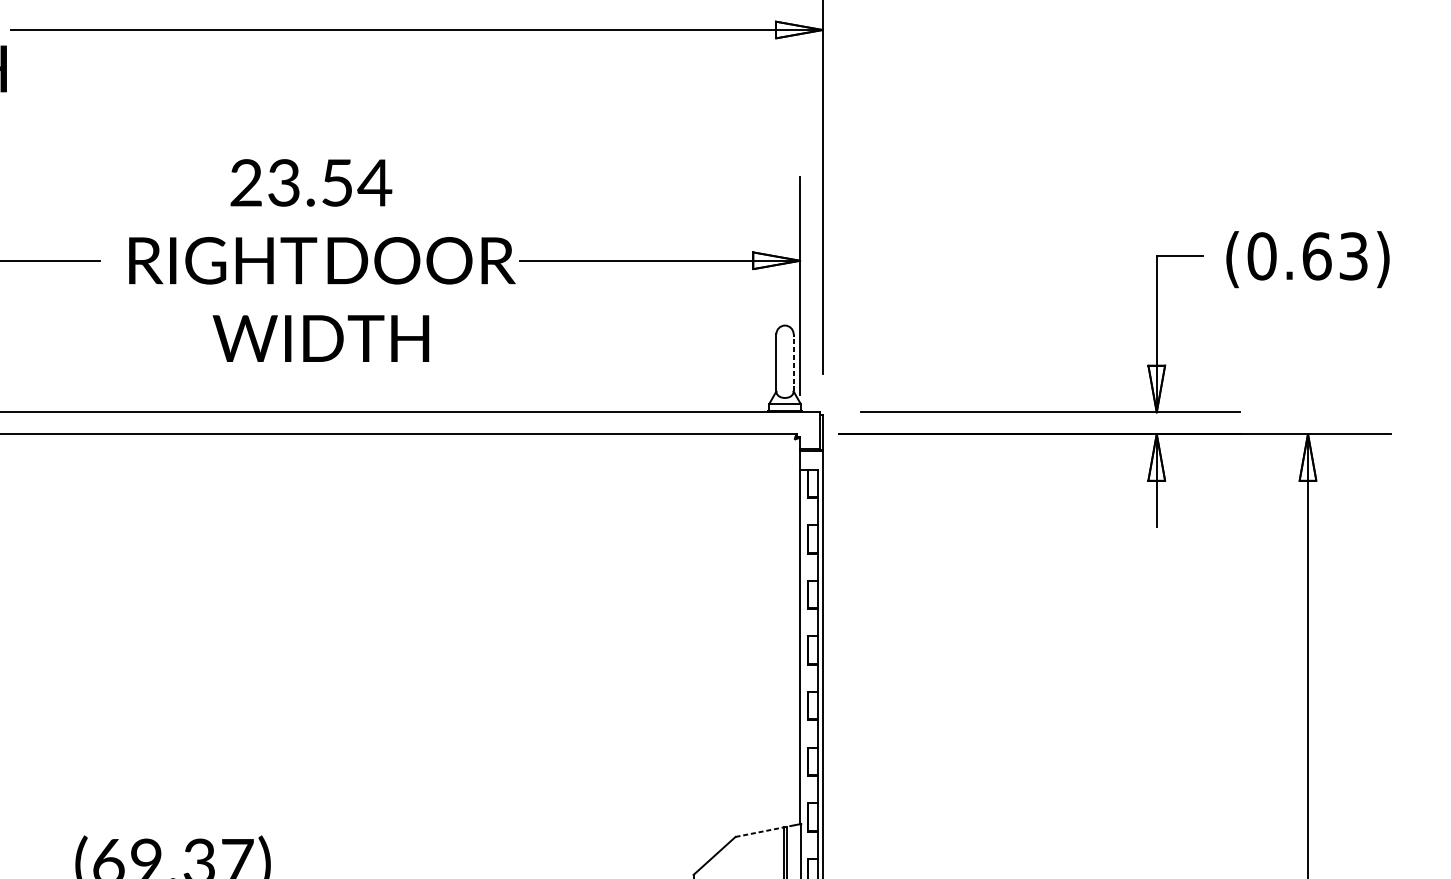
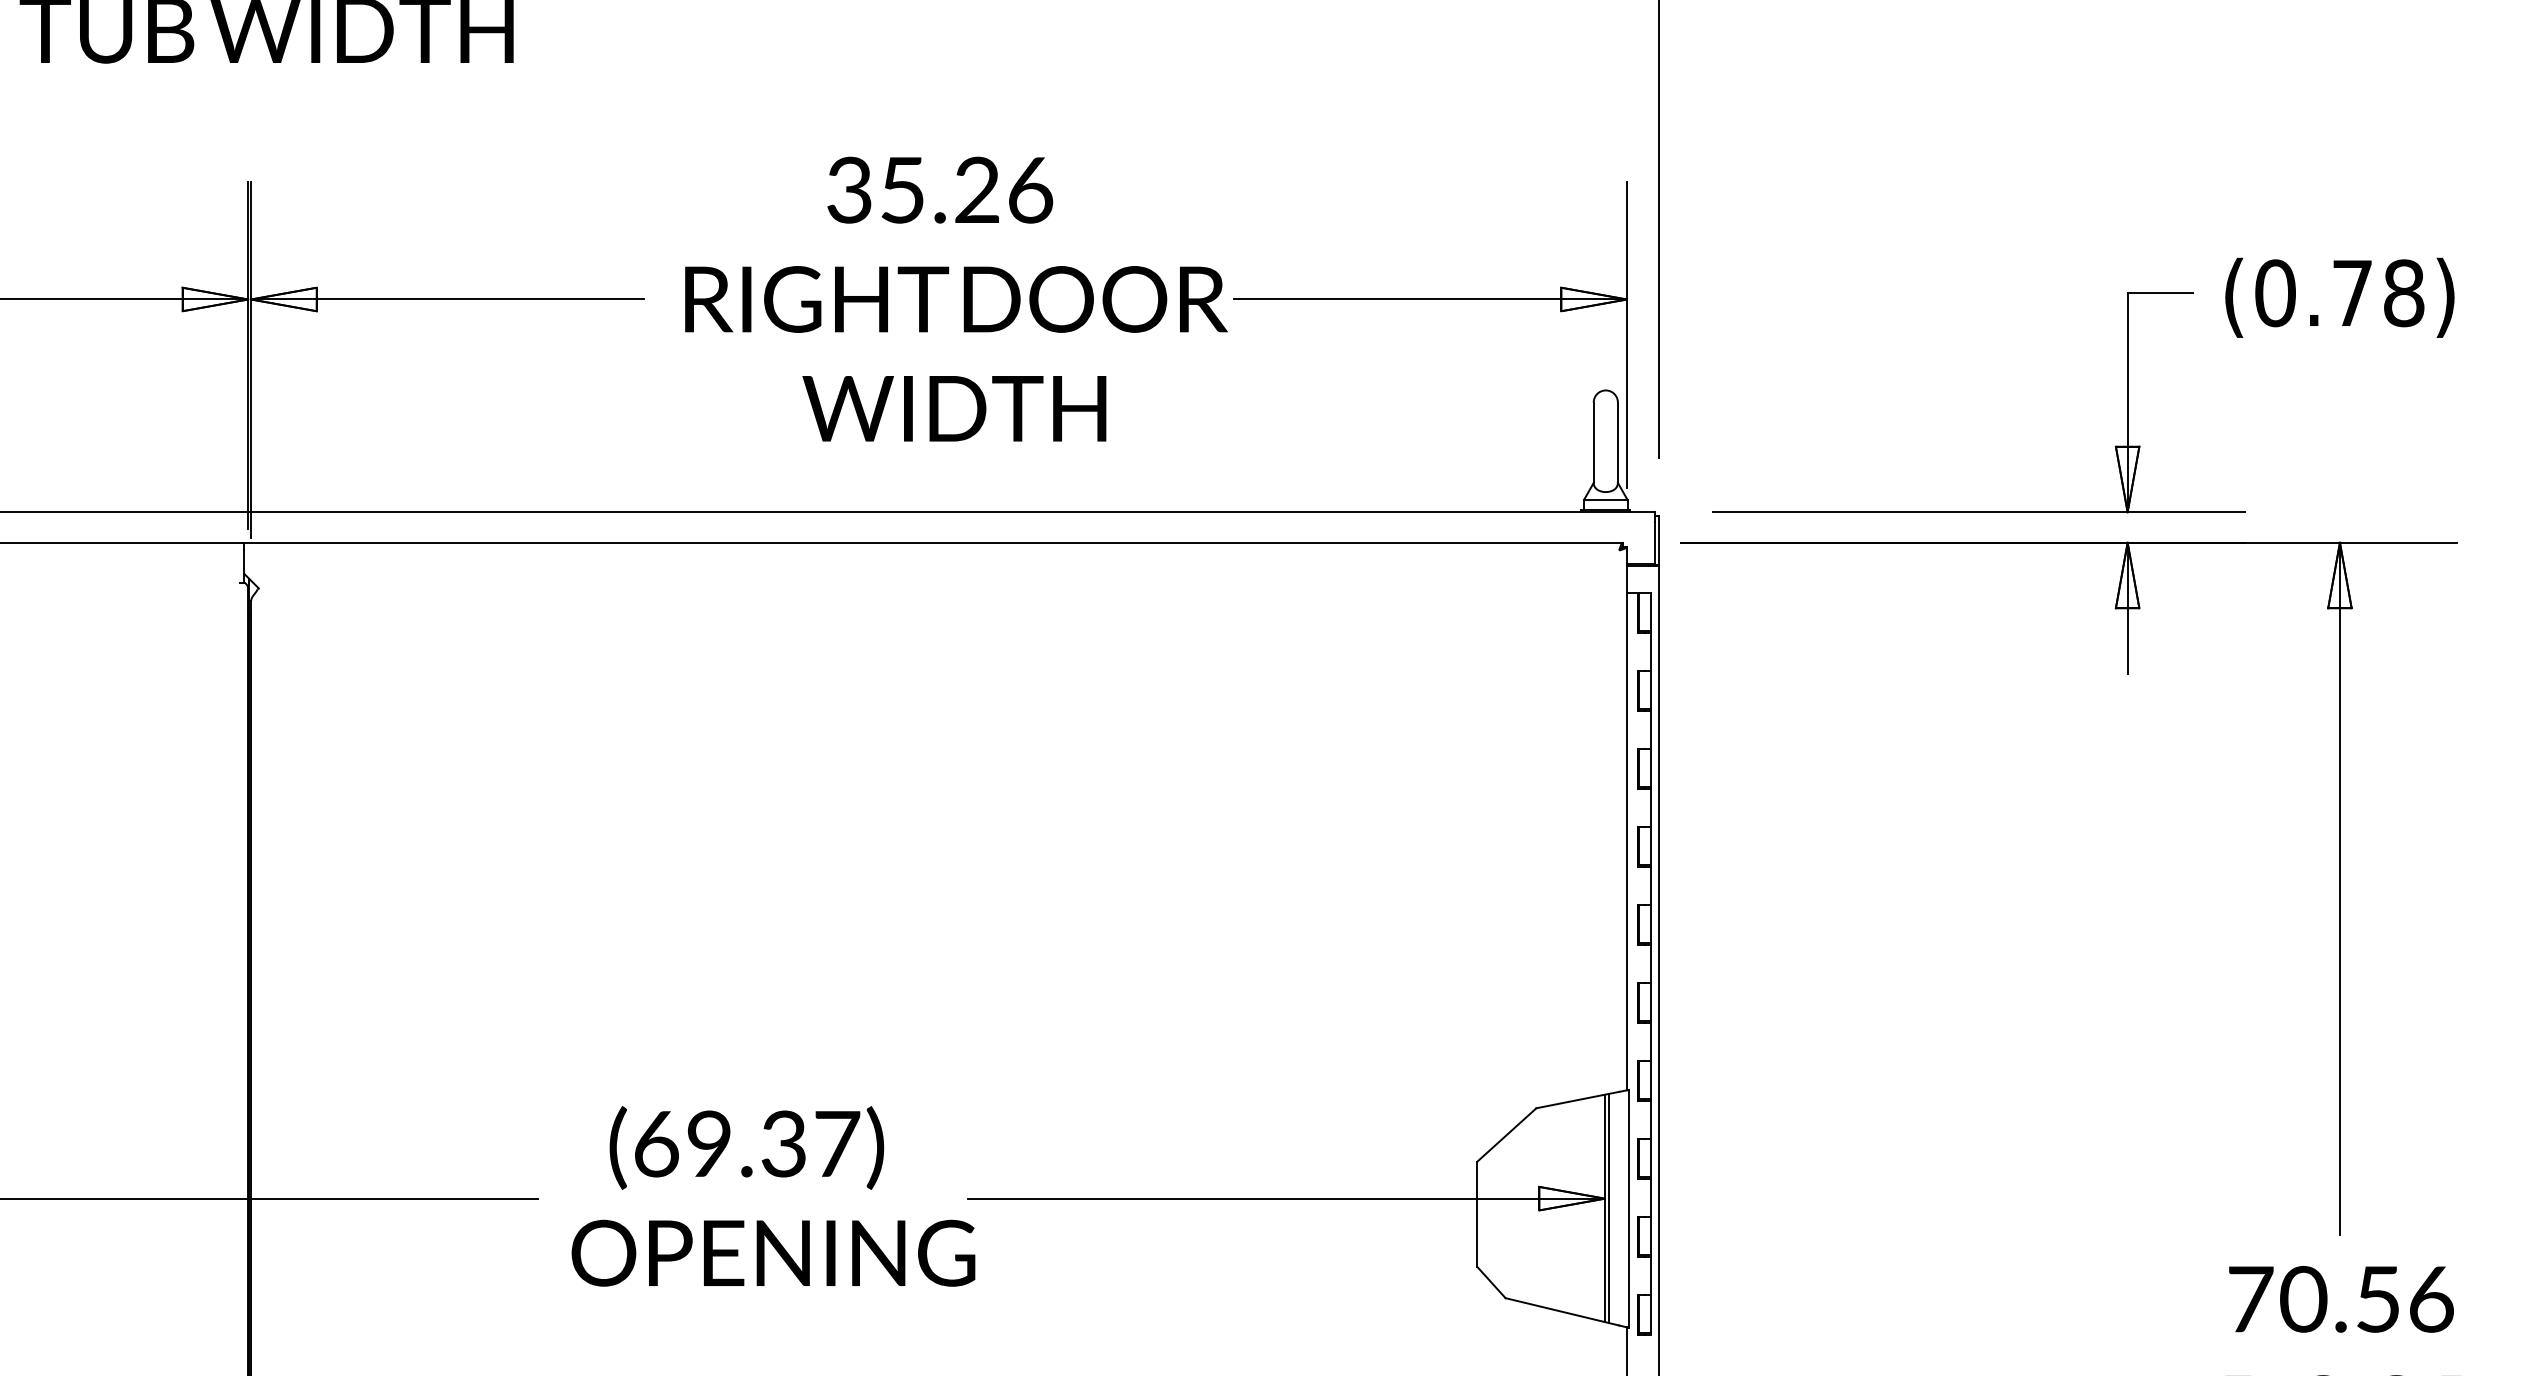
text: (311, 182) -> (940, 189), 23.54 -> 35.26
text: (1335, 256) -> (2378, 293), (0.63) -> (0.78)
line: (793, 362) -> (1617, 442), dashed -> solid
line: (765, 830) -> (1578, 1099), dashed -> solid

